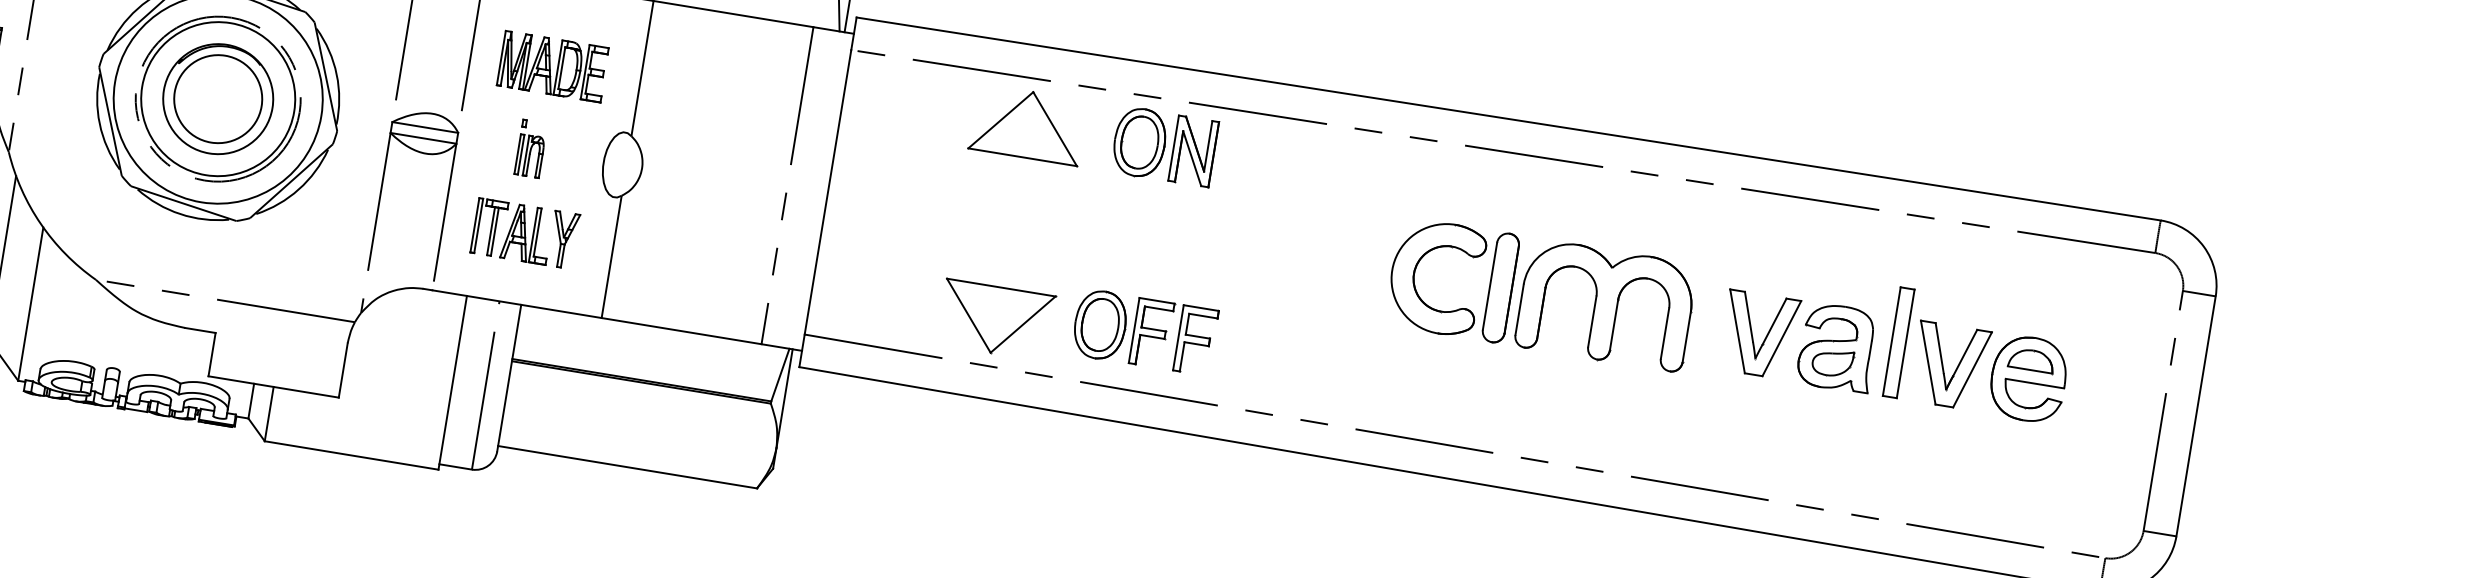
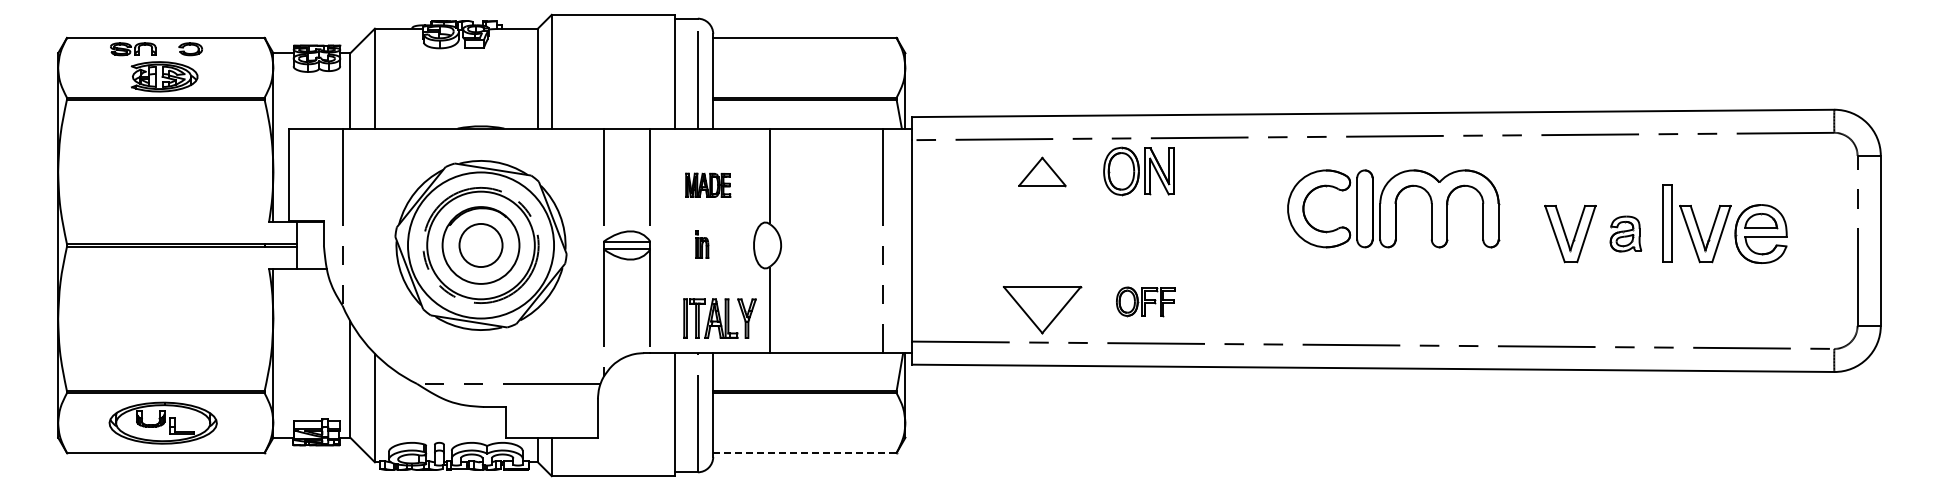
part: (551, 66) -> (707, 185), size x0.6
circle: (217, 99) -> (480, 245), size x0.7
part: (1028, 124) -> (1042, 171), size x0.6
part: (529, 148) -> (701, 244), size x0.7
part: (524, 233) -> (719, 318), moved
part: (1541, 294) -> (1393, 208), moved
part: (1143, 331) -> (1145, 301), size x0.6
part: (1837, 346) -> (1625, 233), size x0.6
line: (626, 467) -> (804, 453), solid -> dashed

